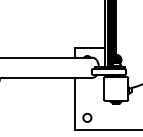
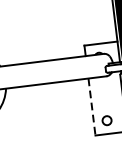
line: (75, 103) -> (92, 106), solid -> dashed

